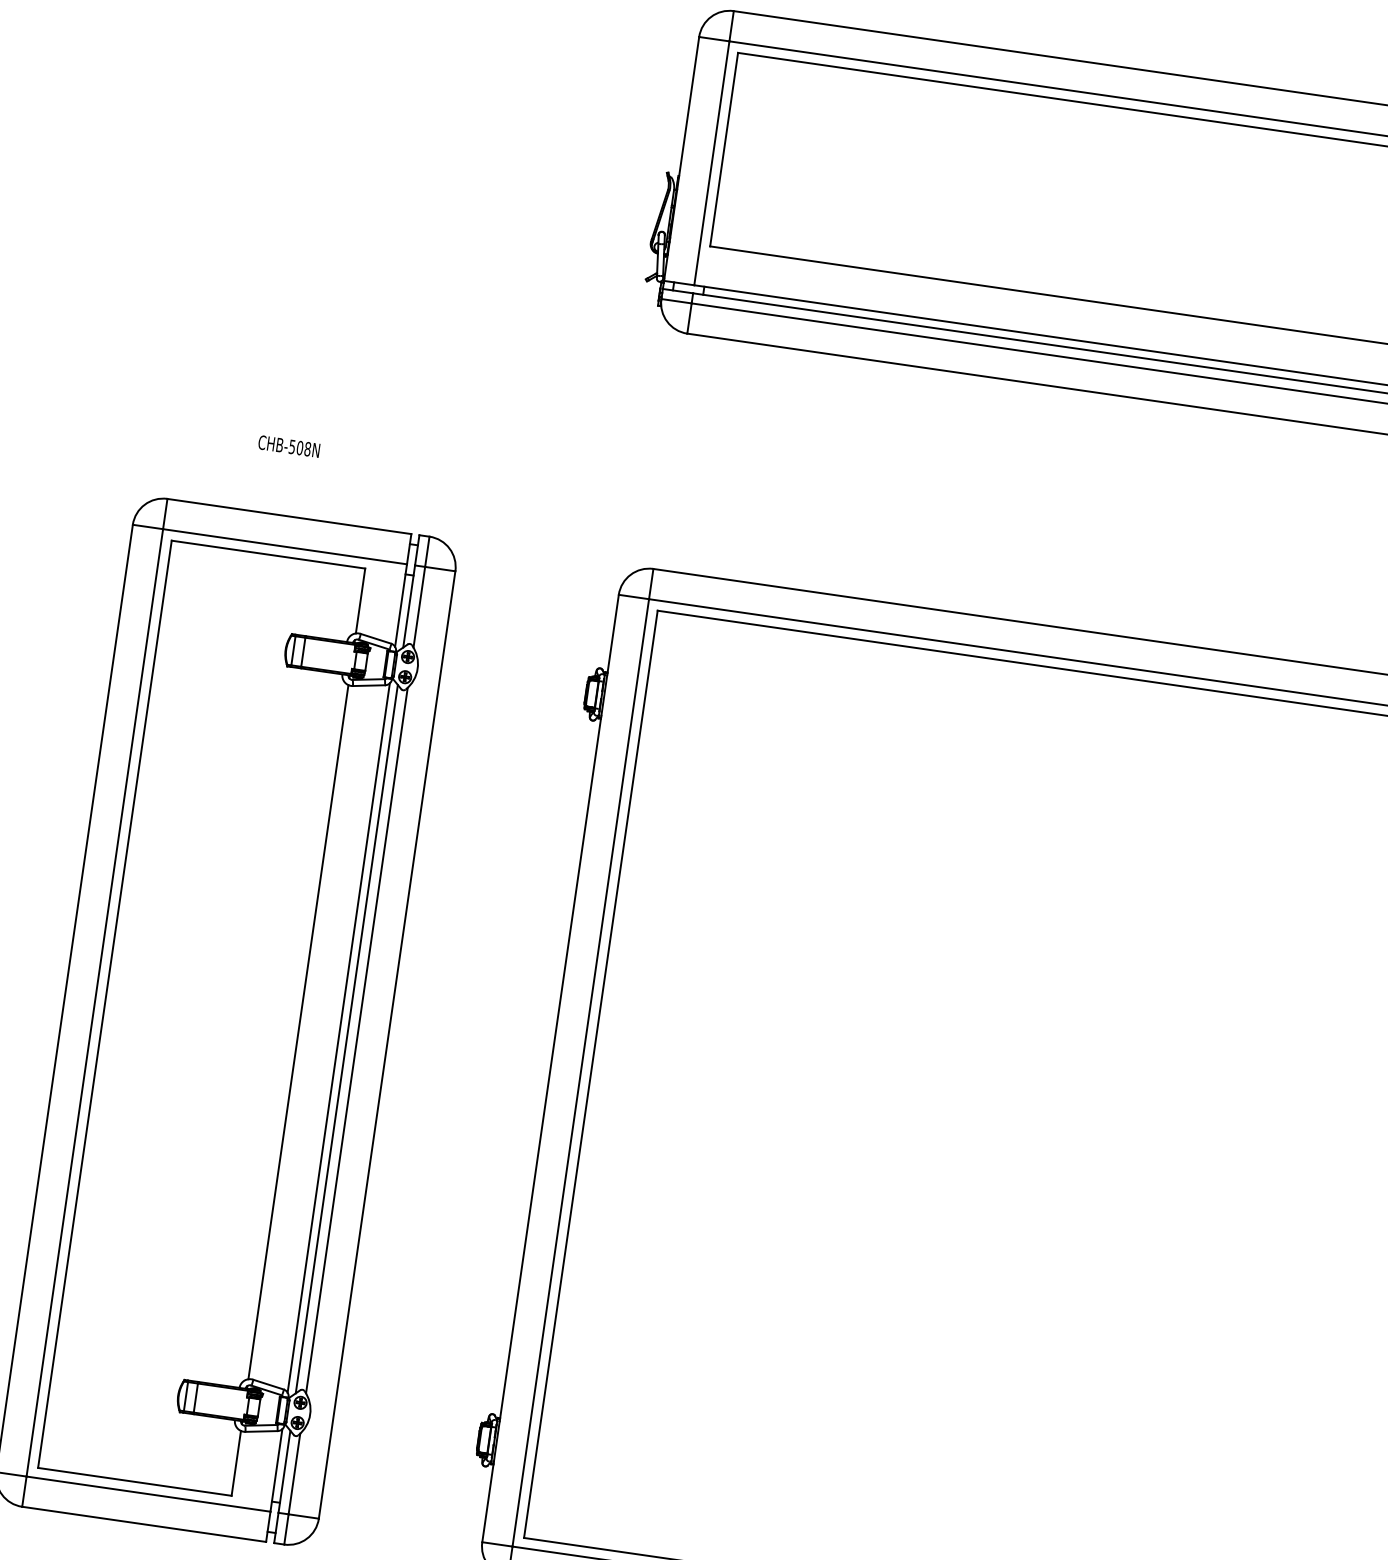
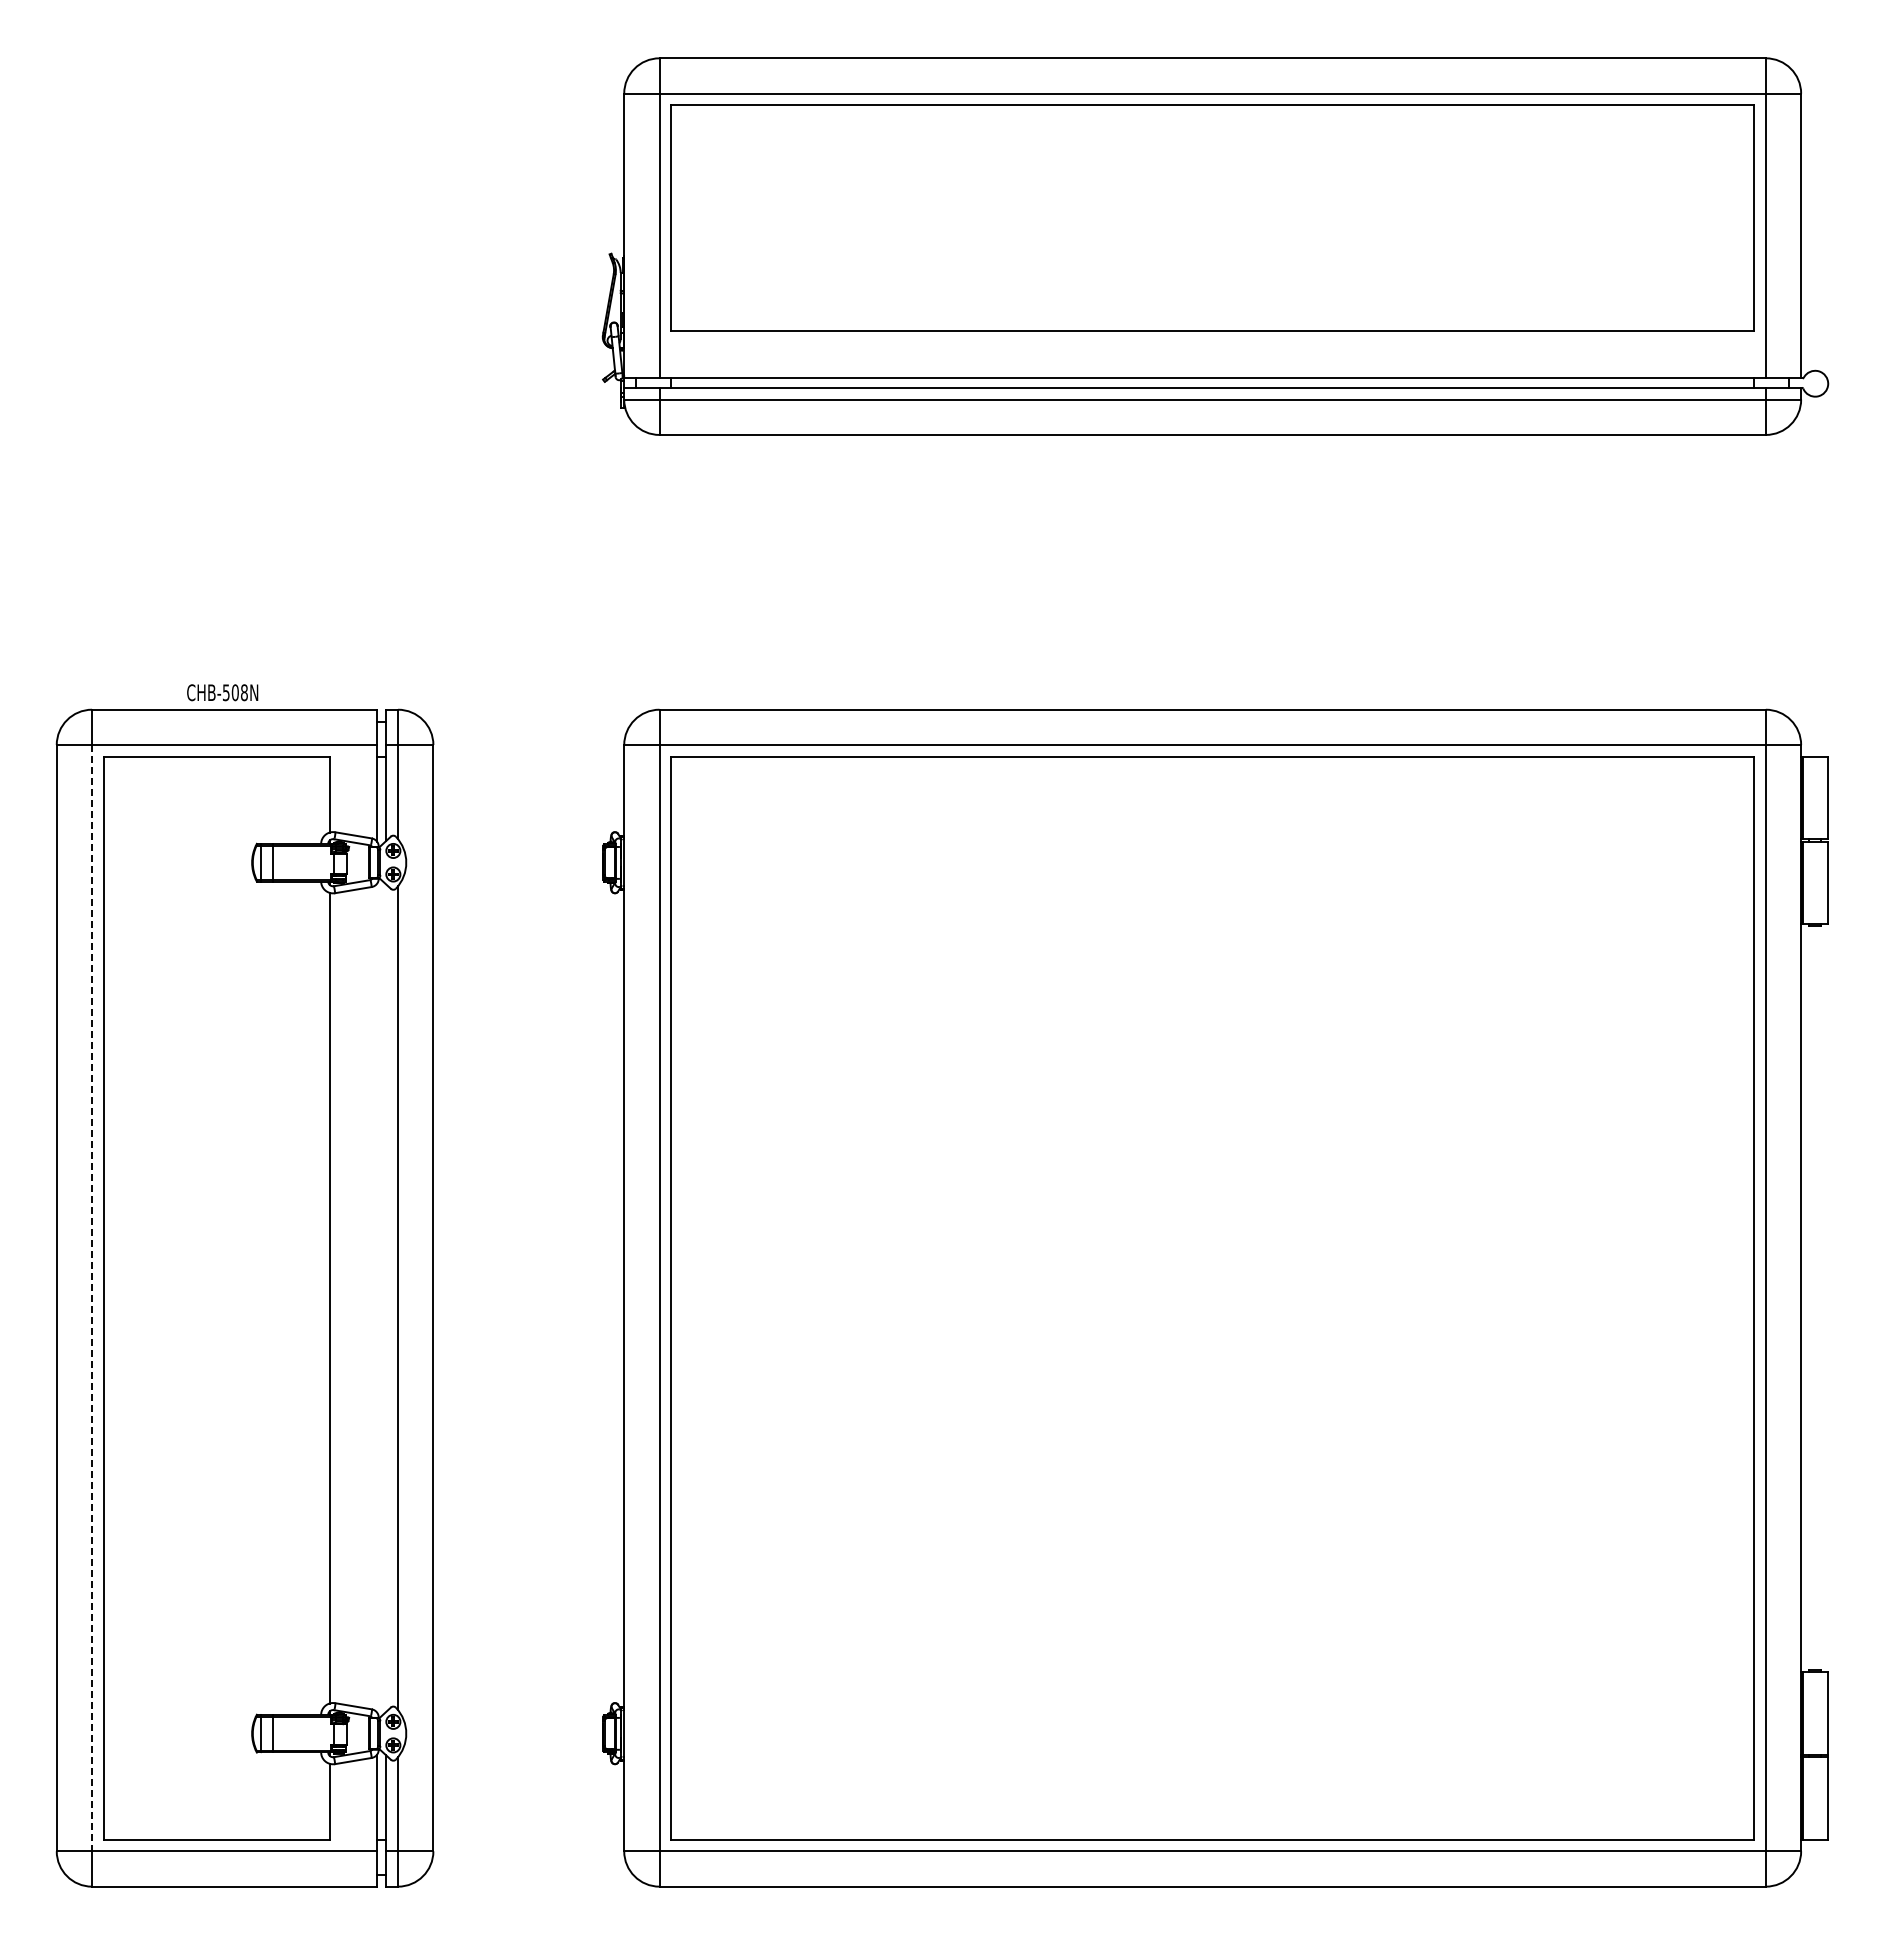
text: (289, 446) -> (222, 692), moved
line: (95, 1003) -> (92, 1298), solid -> dashed
line: (338, 1037) -> (376, 1297), removed
line: (347, 1038) -> (386, 1297), removed

